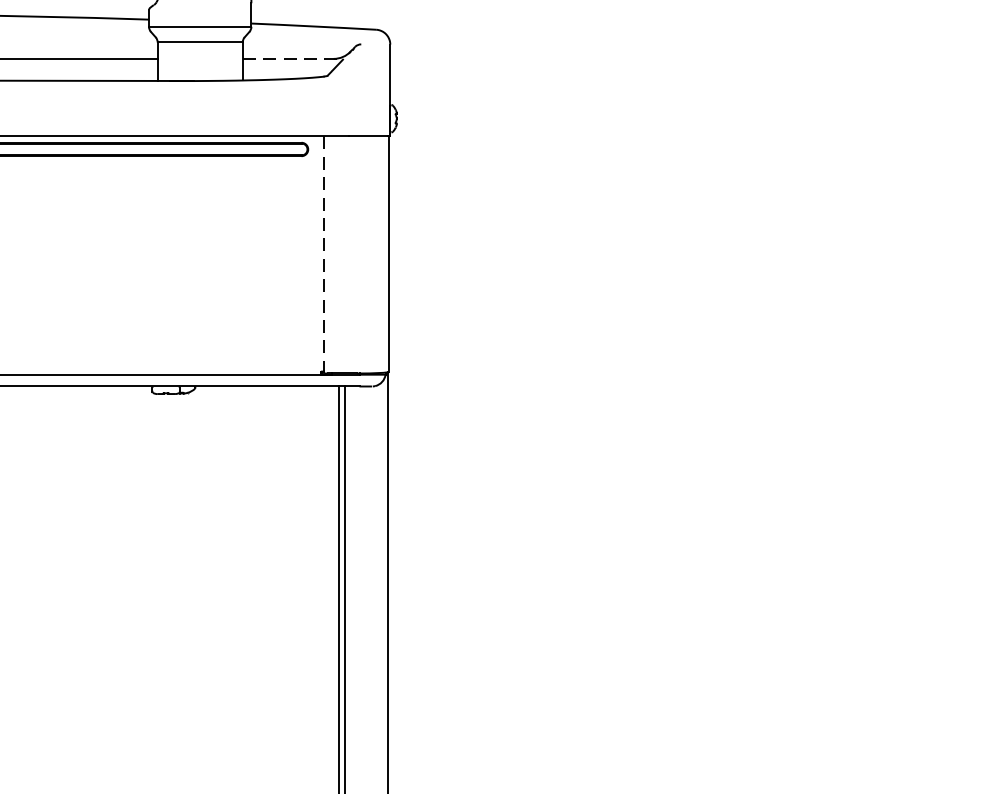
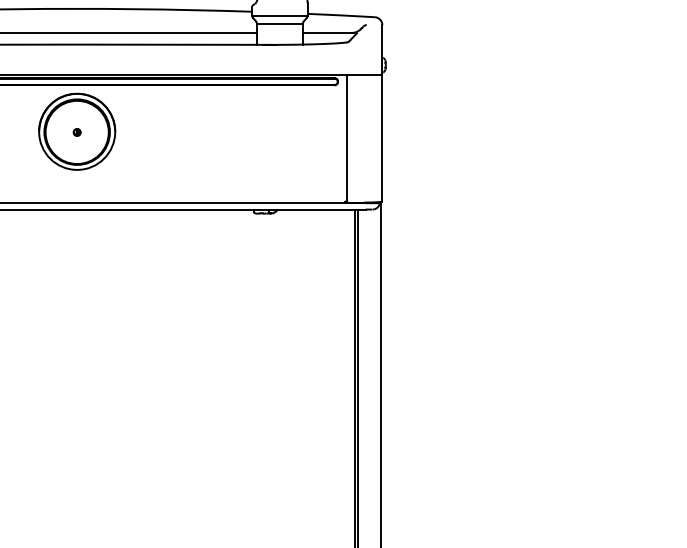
line: (290, 58) -> (328, 32), dashed -> solid
line: (323, 254) -> (346, 138), dashed -> solid

